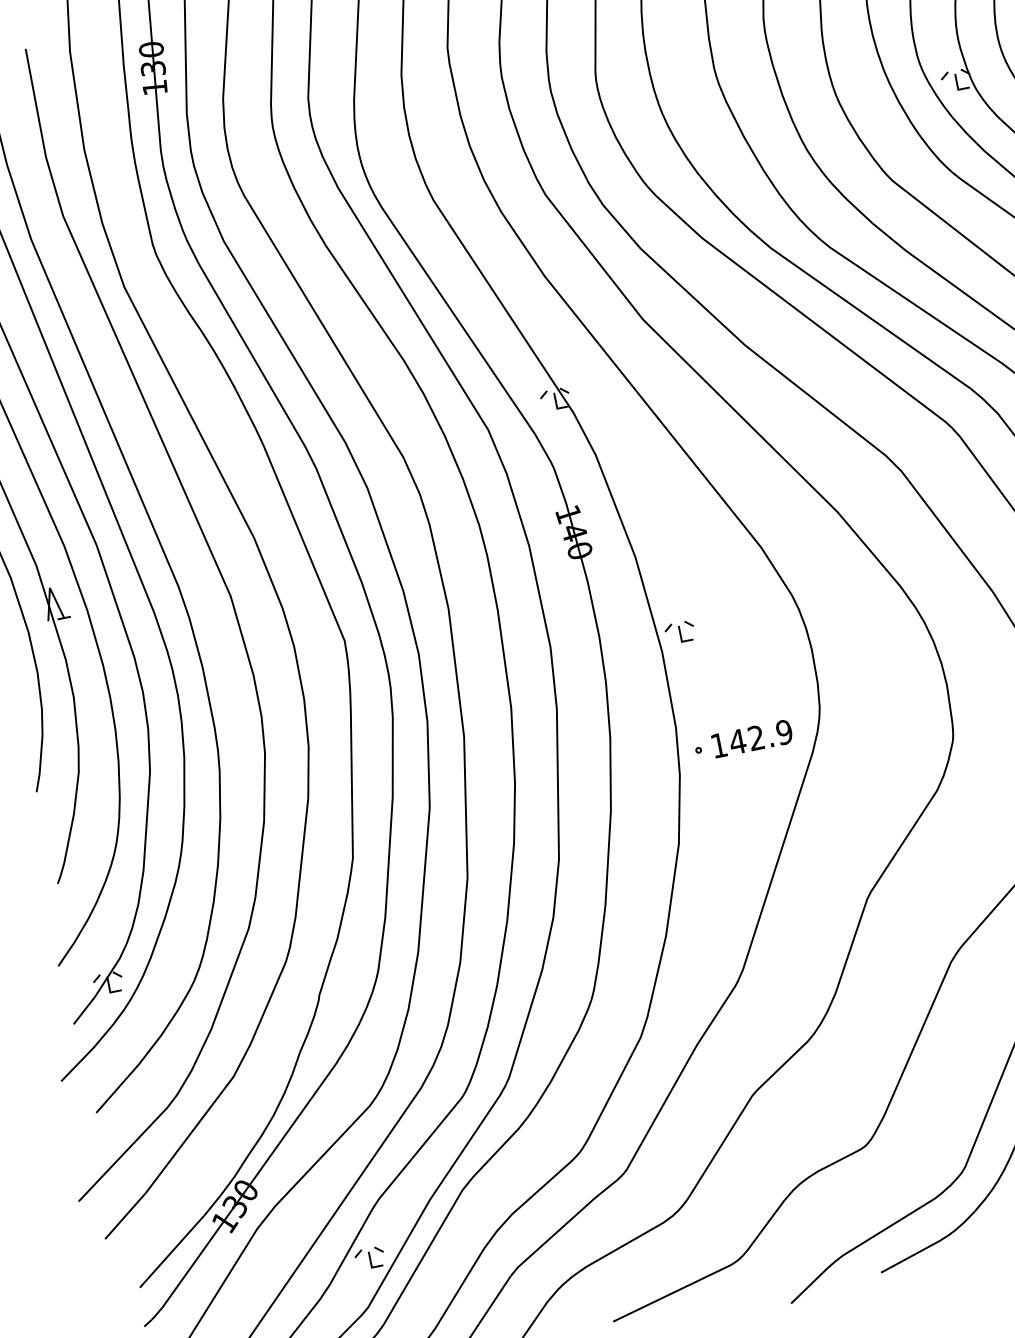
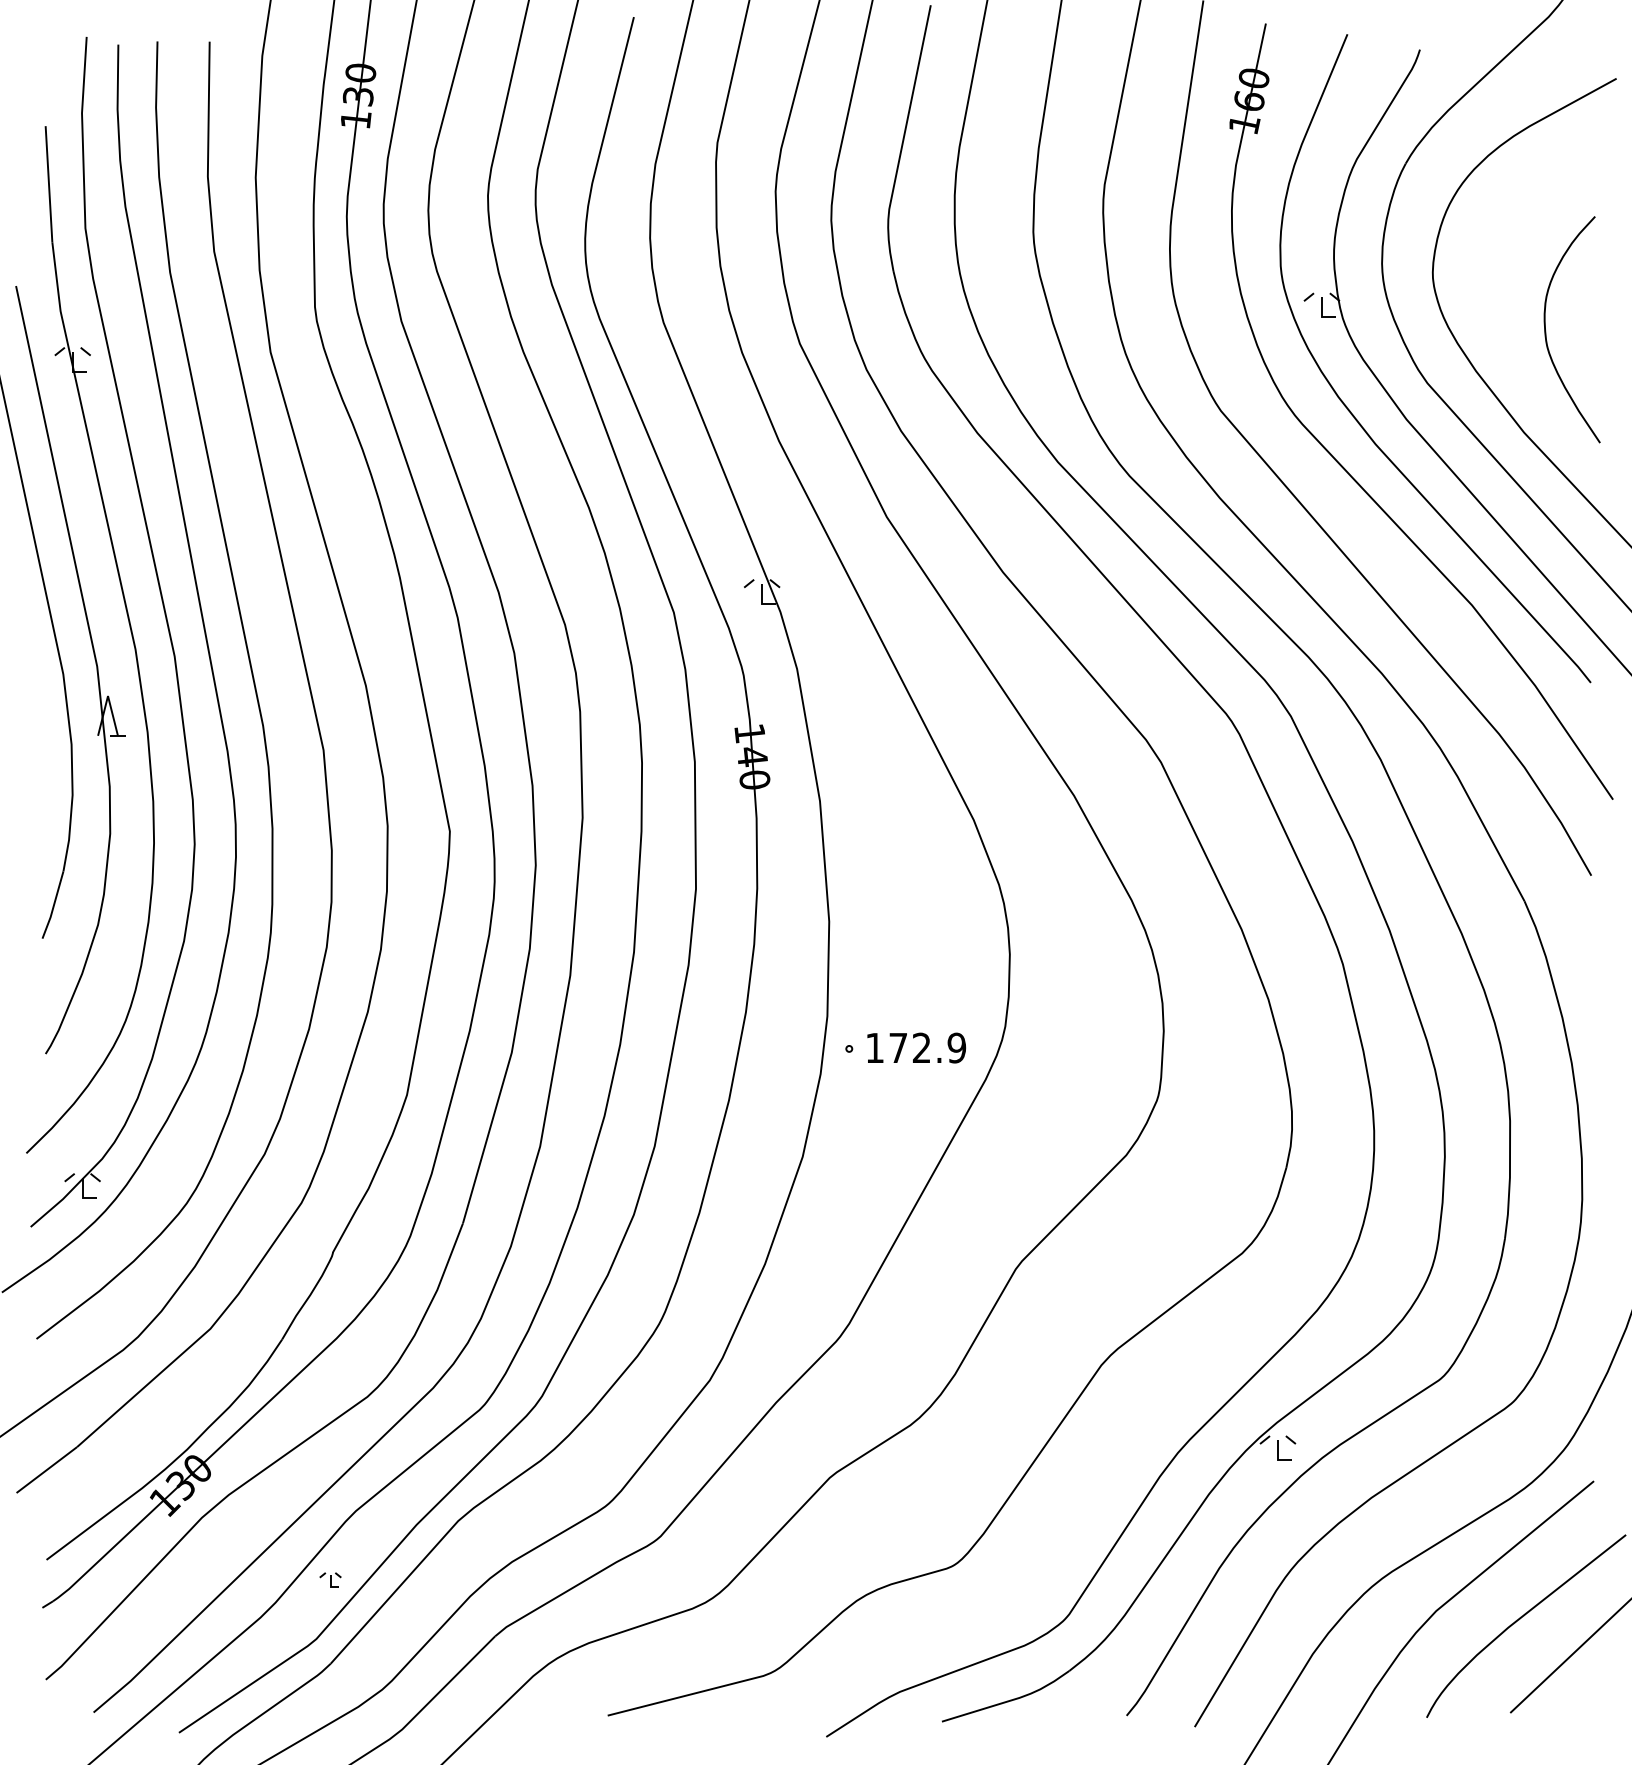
part: (680, 632) -> (855, 902), removed
text: (737, 741) -> (898, 1047), 142.9 -> 172.9
part: (369, 1257) -> (330, 1579), size x0.6

